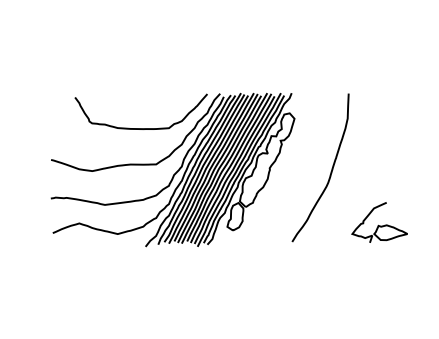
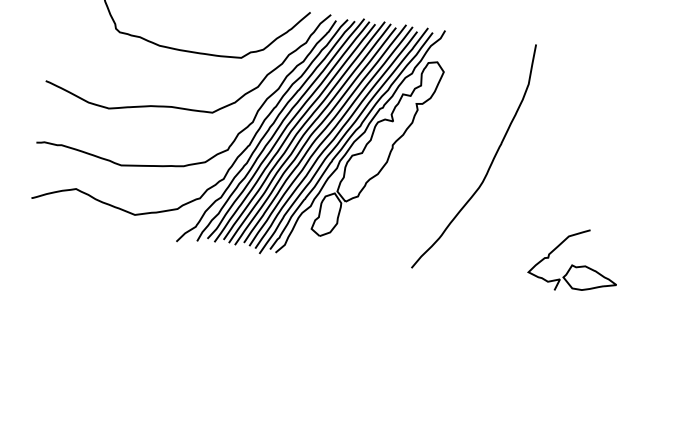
part: (379, 222) -> (574, 260), moved

